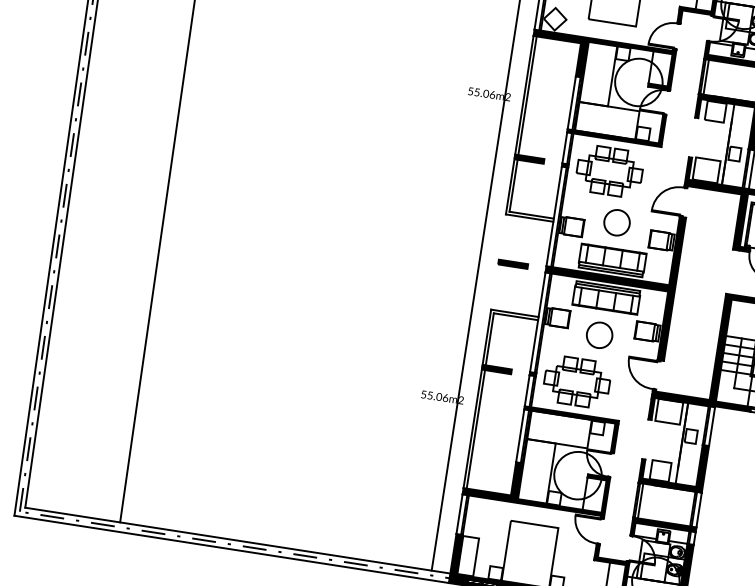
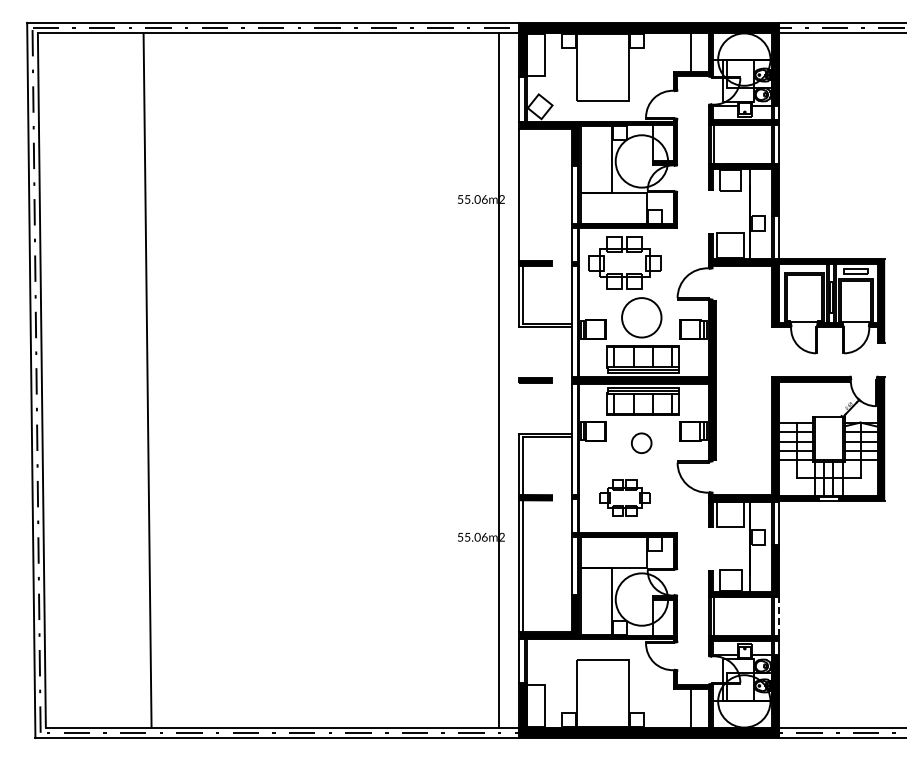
line: (527, 95) -> (522, 194), removed
circle: (616, 222) -> (641, 317), size x1.4
circle: (599, 335) -> (641, 443), size x0.7
part: (576, 381) -> (624, 497), size x0.7
line: (699, 510) -> (779, 616), solid -> dashed

